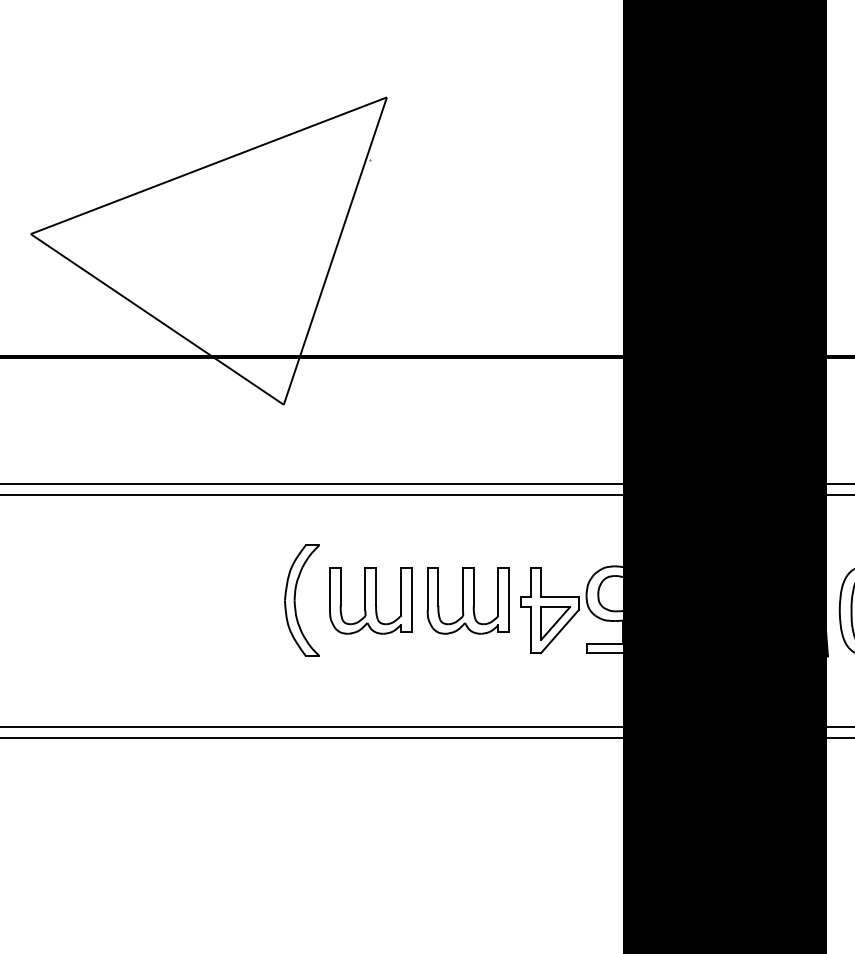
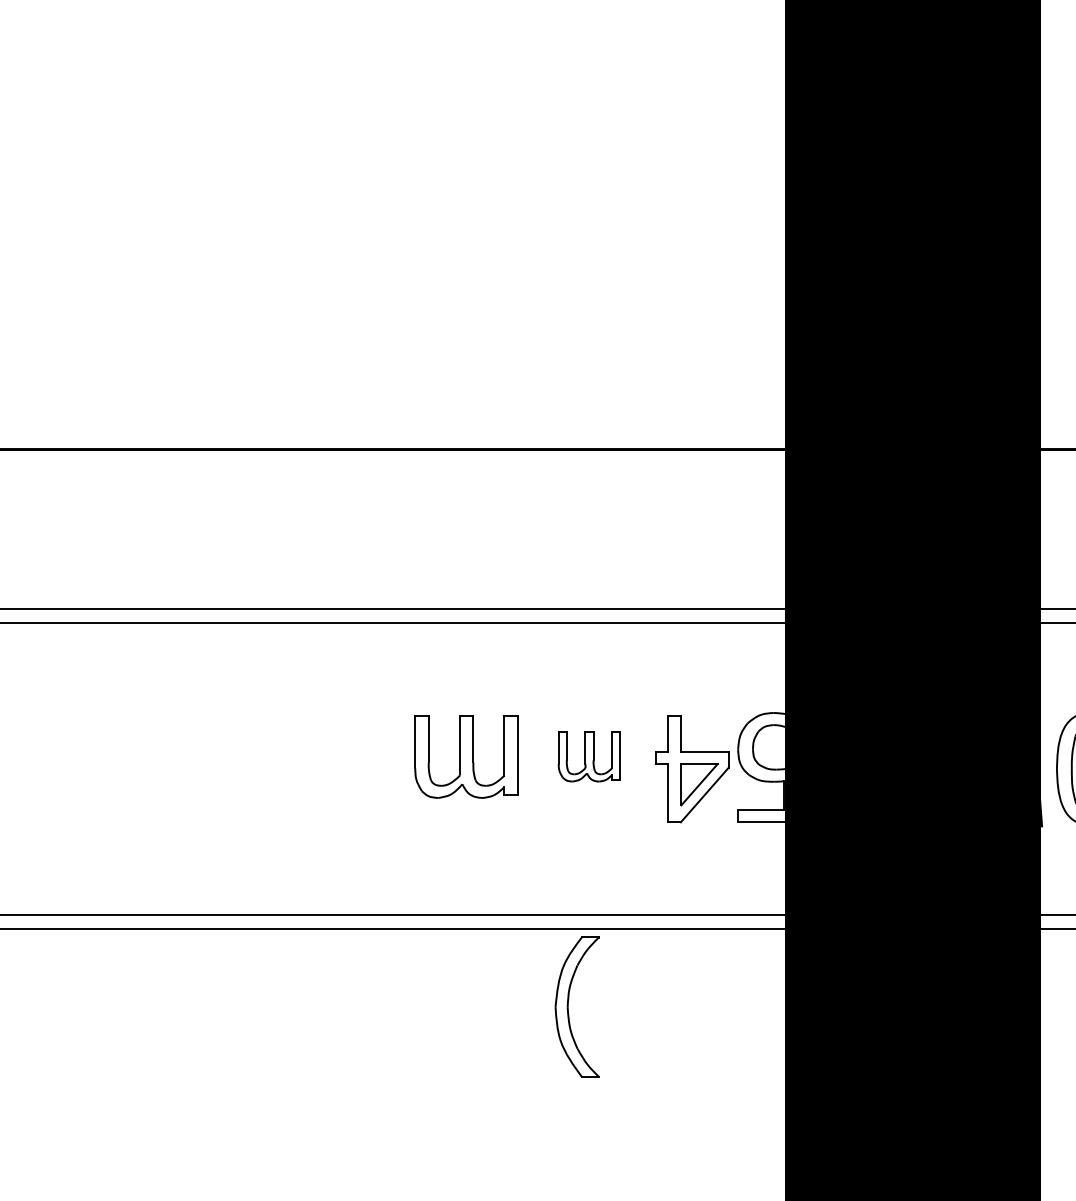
hatch: (208, 250) -> (262, 315), removed
part: (295, 600) -> (568, 1006), moved
part: (468, 600) -> (589, 756), size x0.6

